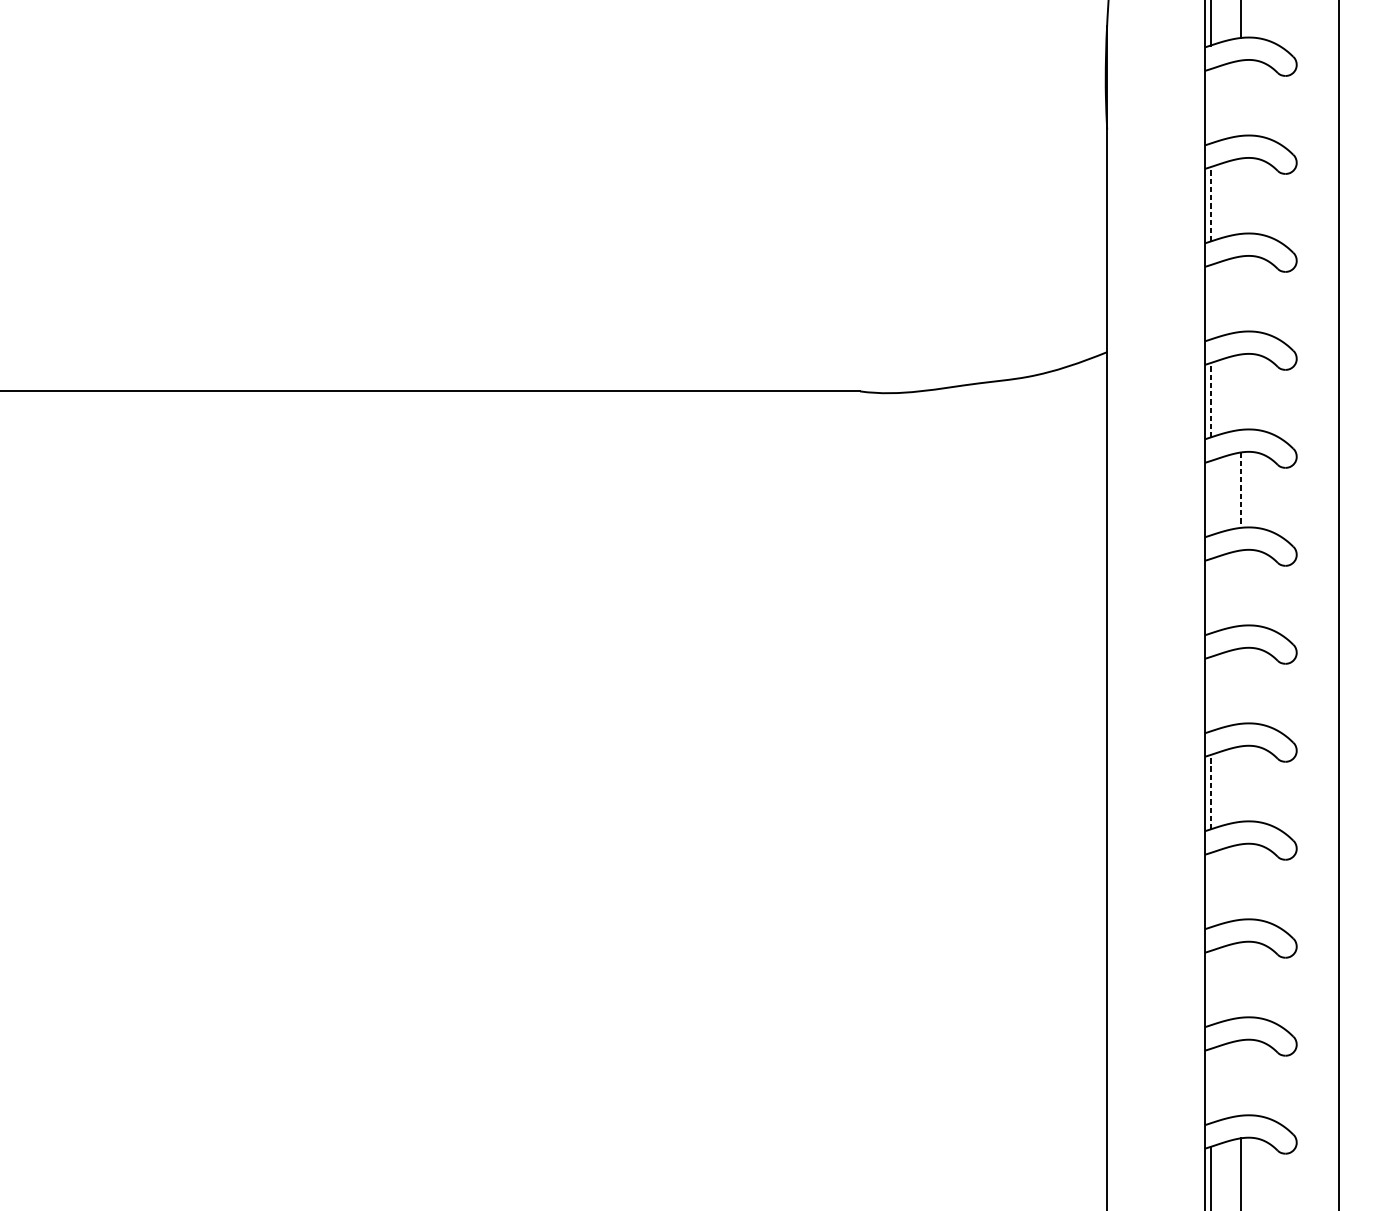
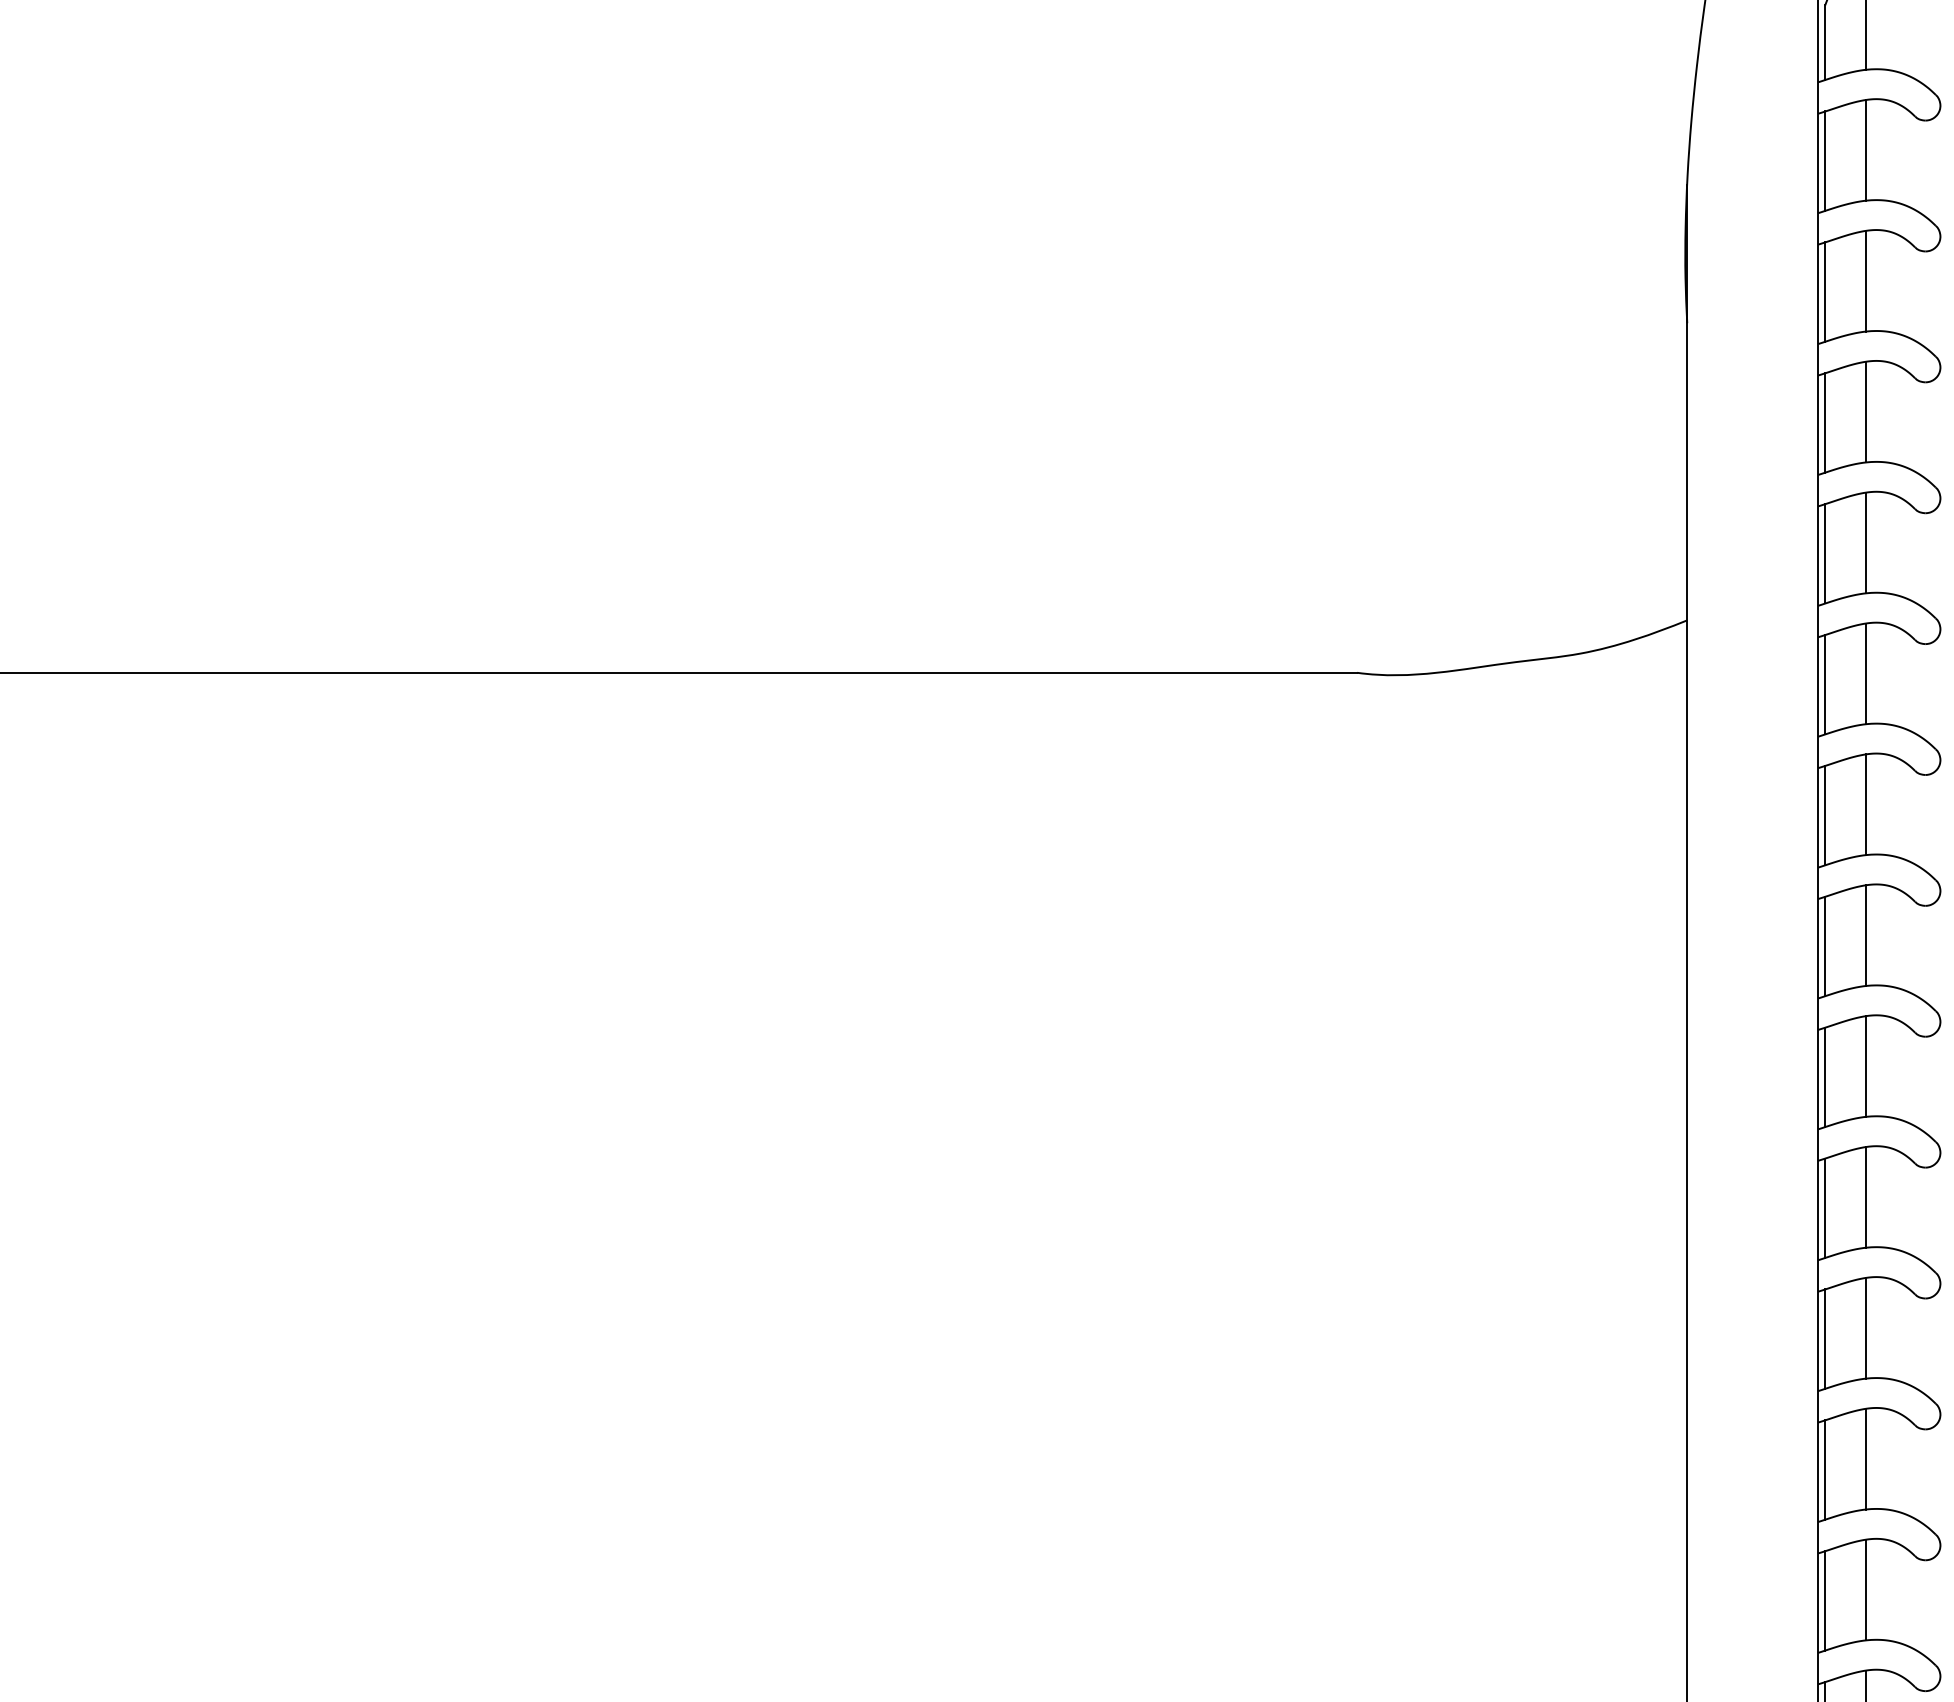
line: (1241, 97) -> (1866, 280), added
line: (1210, 105) -> (1825, 291), added
line: (1241, 195) -> (1866, 411), added
line: (1210, 204) -> (1825, 422), dashed -> solid
line: (1241, 293) -> (1866, 542), added
line: (1210, 302) -> (1825, 553), added
line: (1241, 391) -> (1866, 673), added
line: (1210, 400) -> (1825, 684), dashed -> solid
line: (1241, 490) -> (1866, 805), dashed -> solid
line: (1210, 498) -> (1825, 815), added
line: (1241, 588) -> (1866, 935), added
line: (1210, 596) -> (1825, 946), added
line: (1241, 686) -> (1866, 1066), added
line: (1210, 694) -> (1825, 1077), added
line: (1241, 784) -> (1866, 1197), added
line: (1210, 792) -> (1825, 1208), dashed -> solid
line: (1241, 881) -> (1866, 1327), added
line: (1210, 889) -> (1825, 1338), added
line: (1241, 979) -> (1866, 1458), added
line: (1210, 987) -> (1825, 1469), added
line: (1241, 1077) -> (1866, 1589), added
line: (1210, 1085) -> (1825, 1600), added

